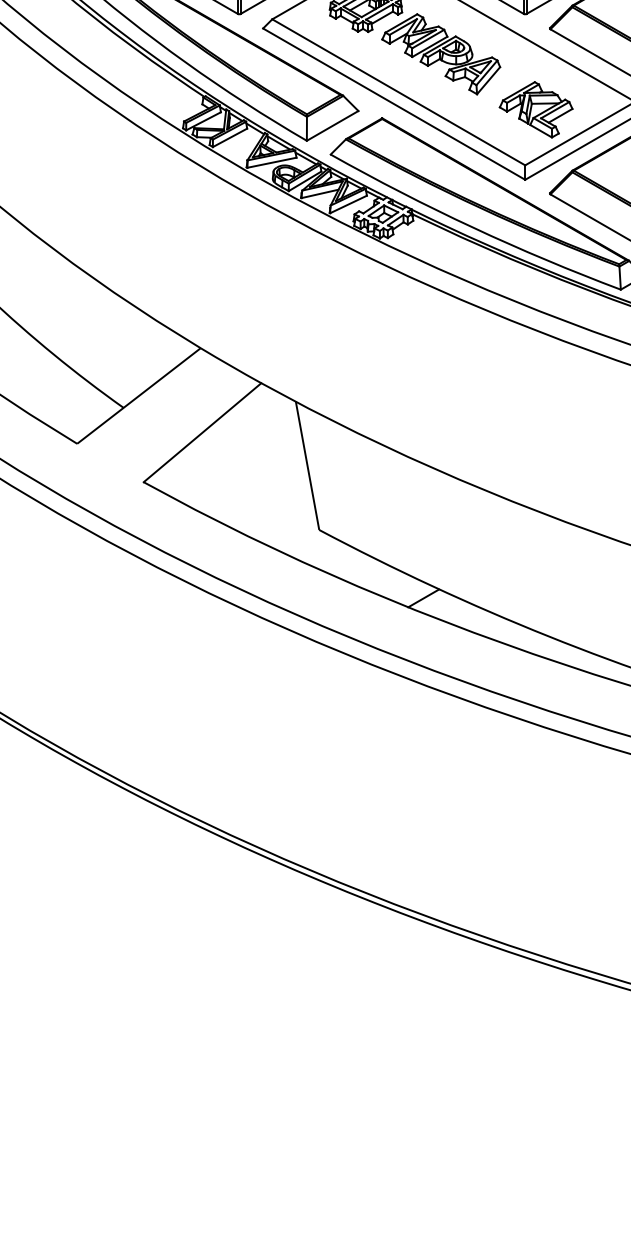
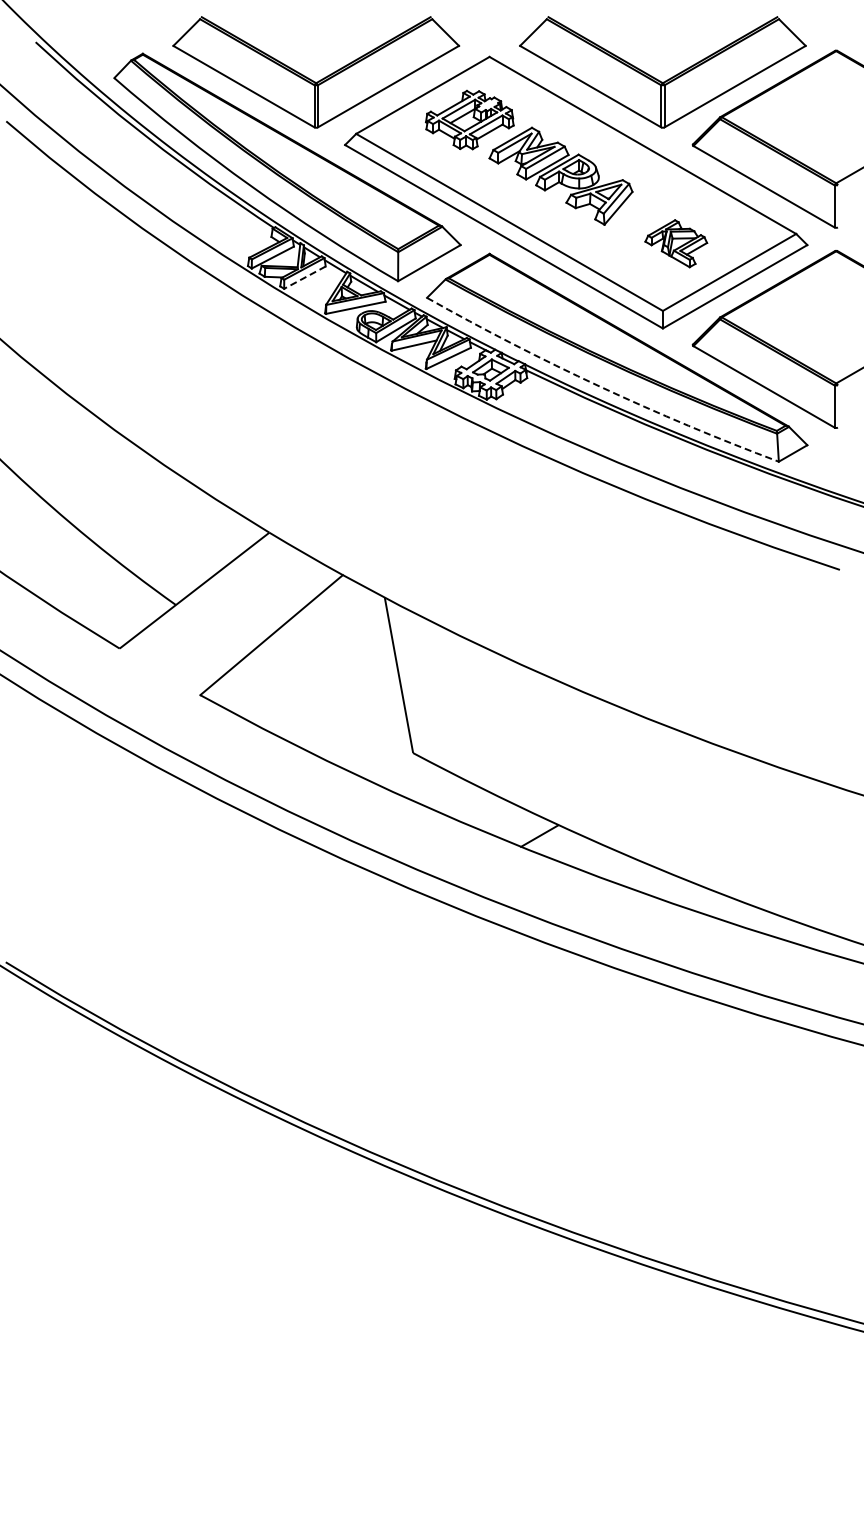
part: (536, 109) -> (676, 243), size x0.7
line: (229, 137) -> (304, 277), solid -> dashed
arc: (472, 227) -> (599, 386), solid -> dashed

